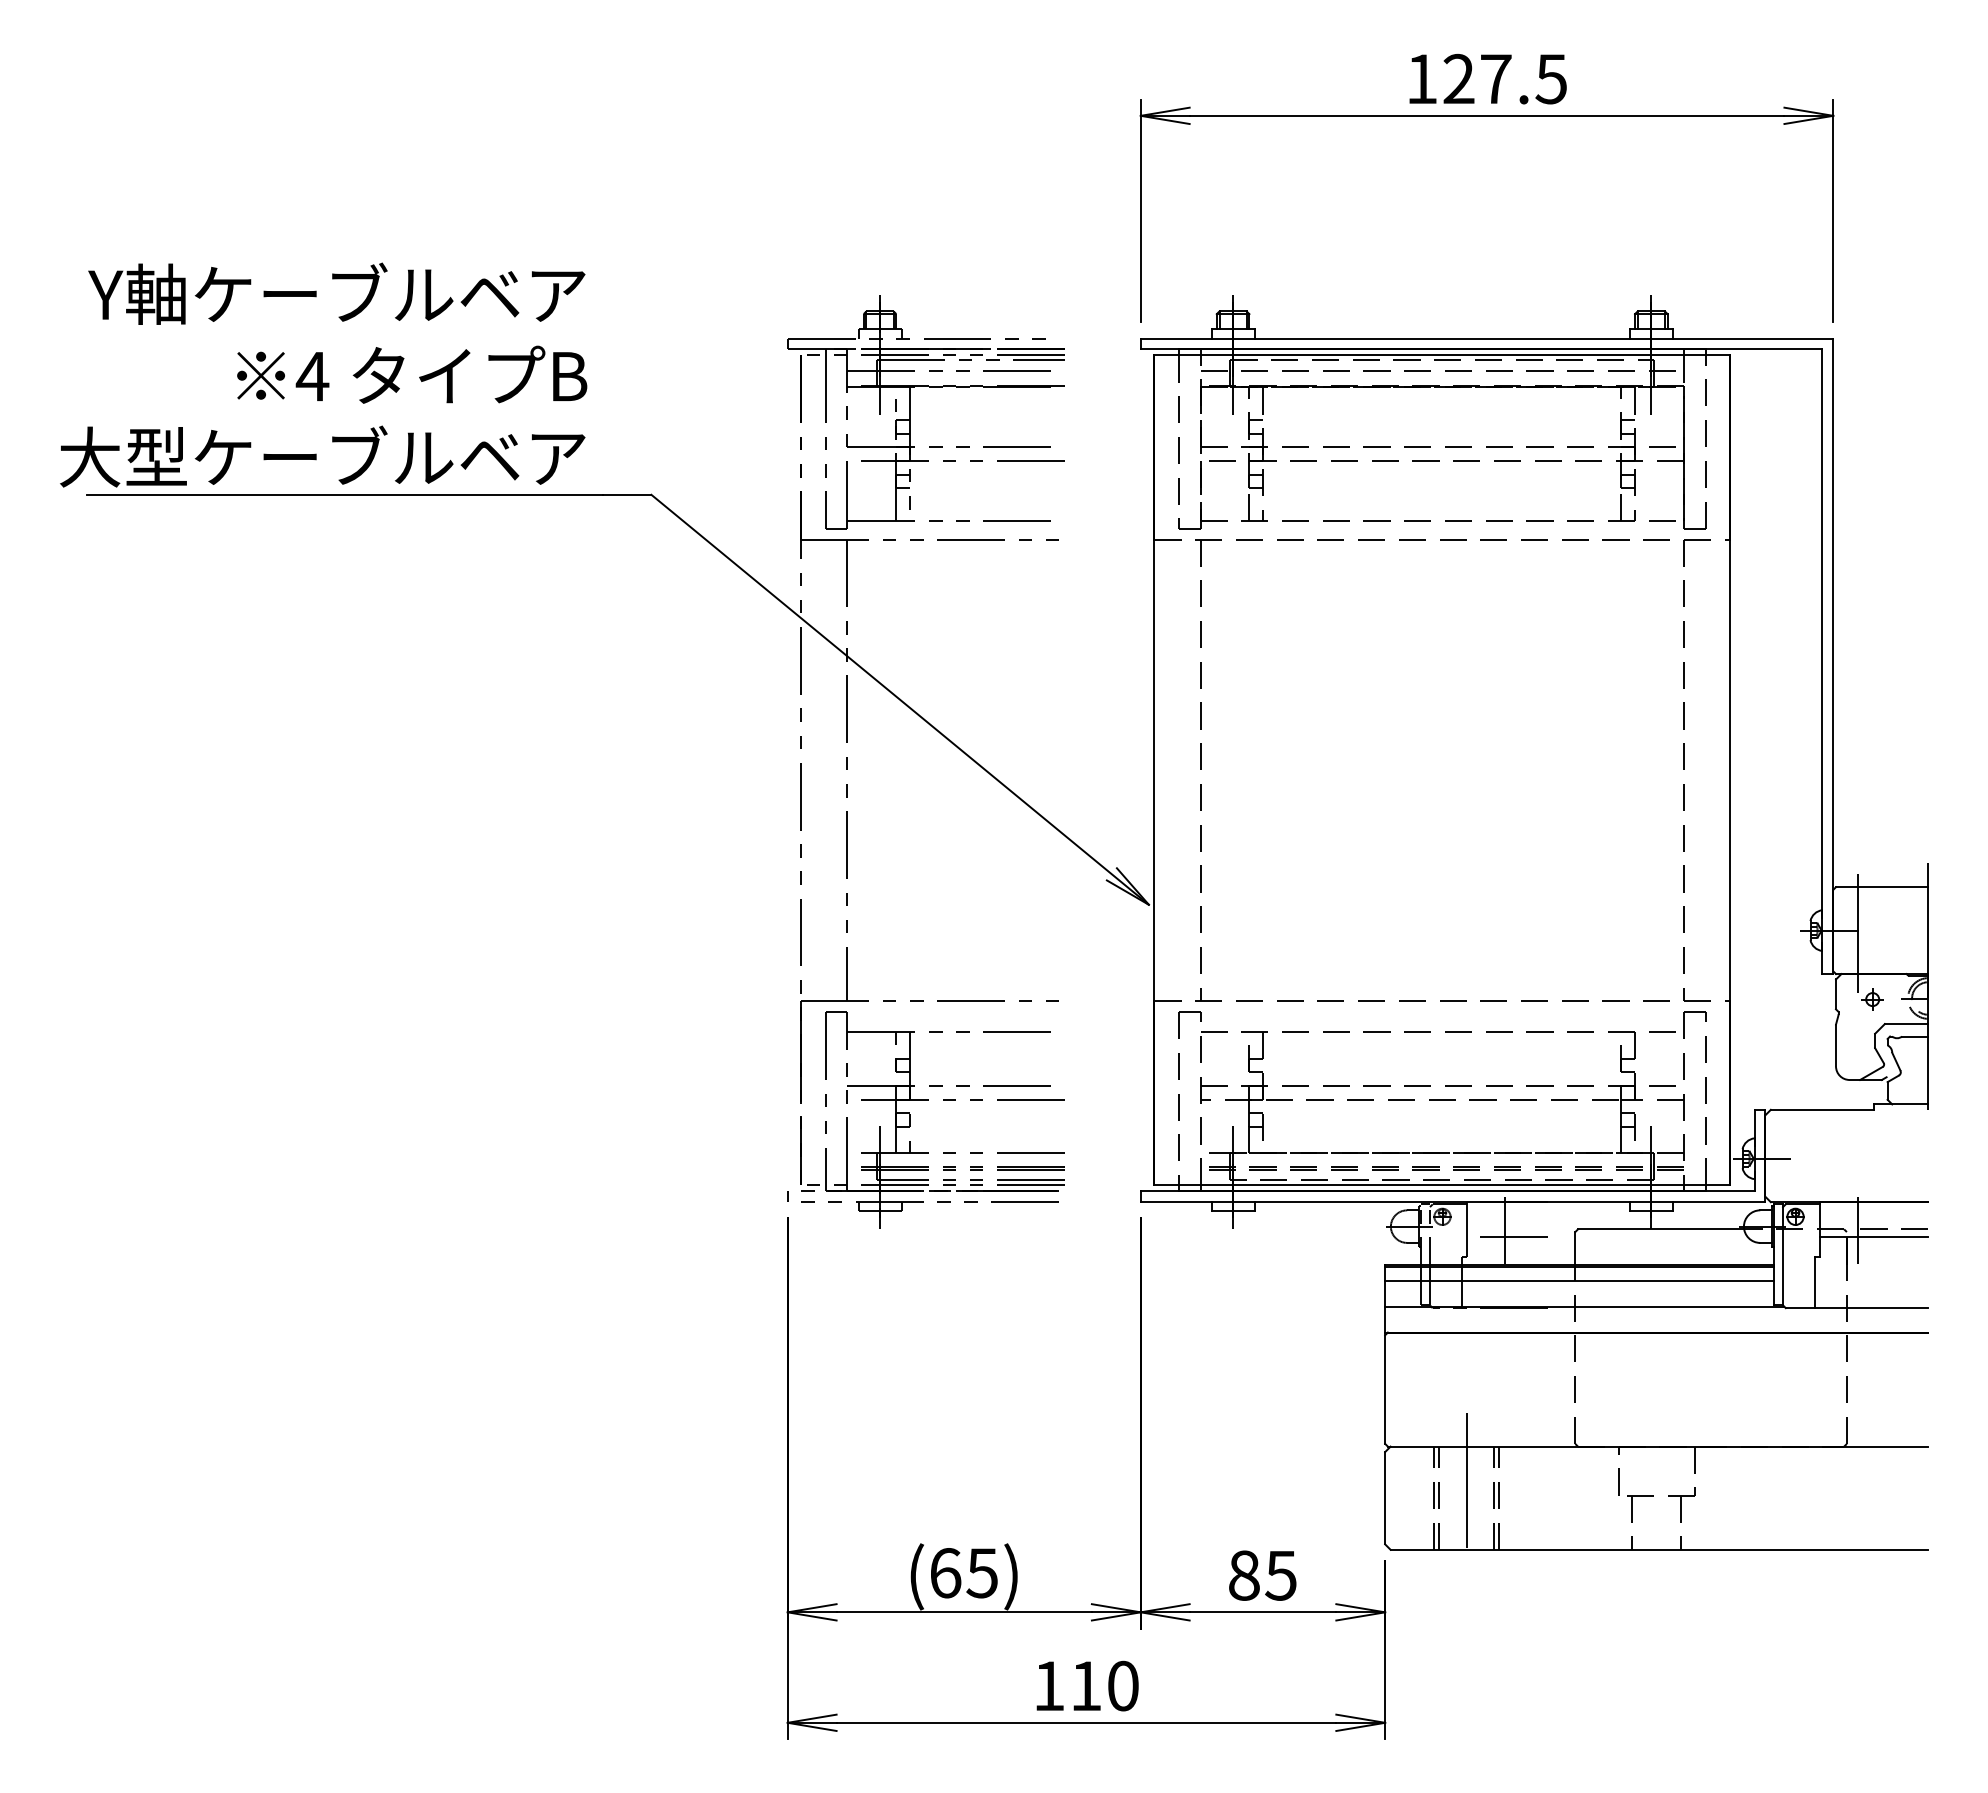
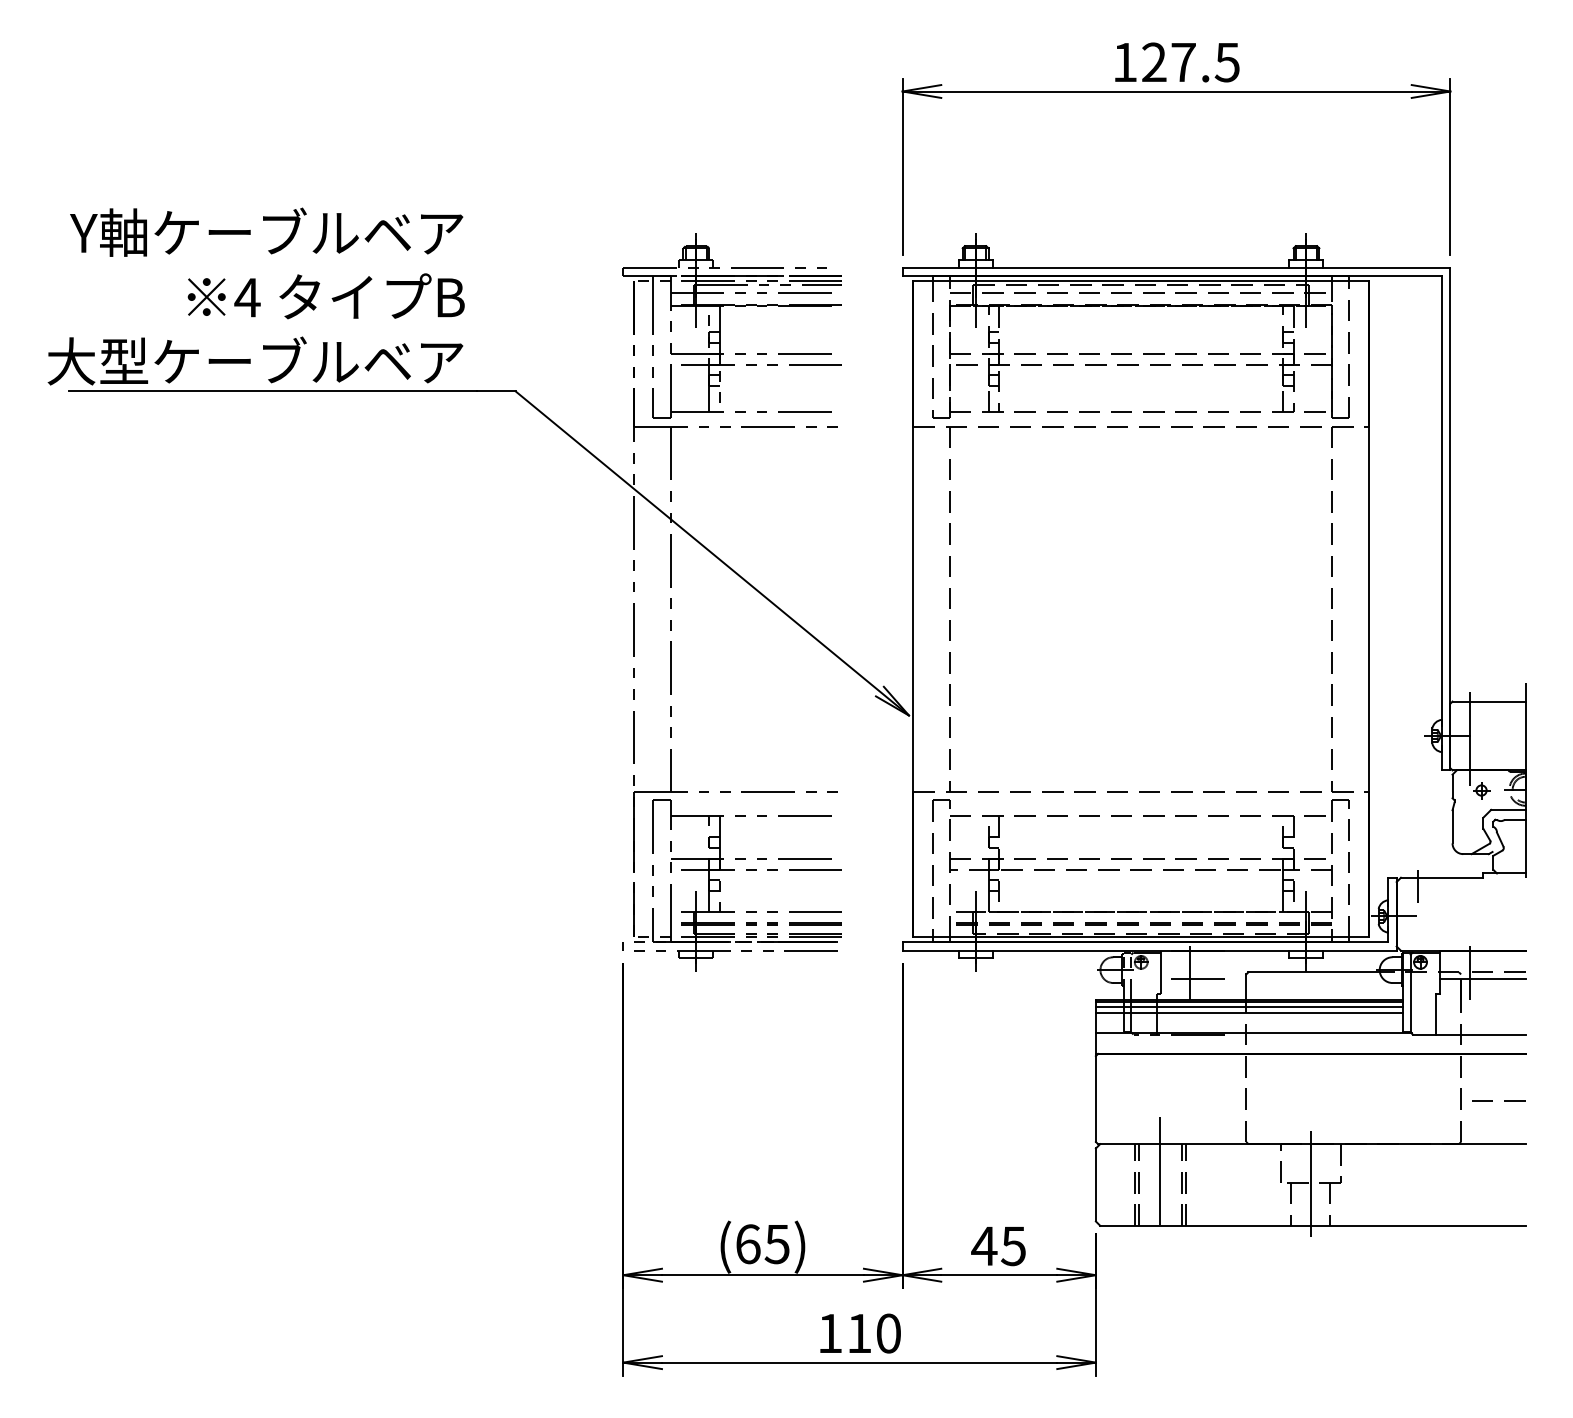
line: (1792, 1120) -> (1418, 886), added
line: (1579, 1273) -> (1249, 1007), added
line: (1887, 1391) -> (1493, 1100), added
line: (1656, 1496) -> (1310, 1183), added
text: (1243, 1575) -> (983, 1246), 85 -> 45

